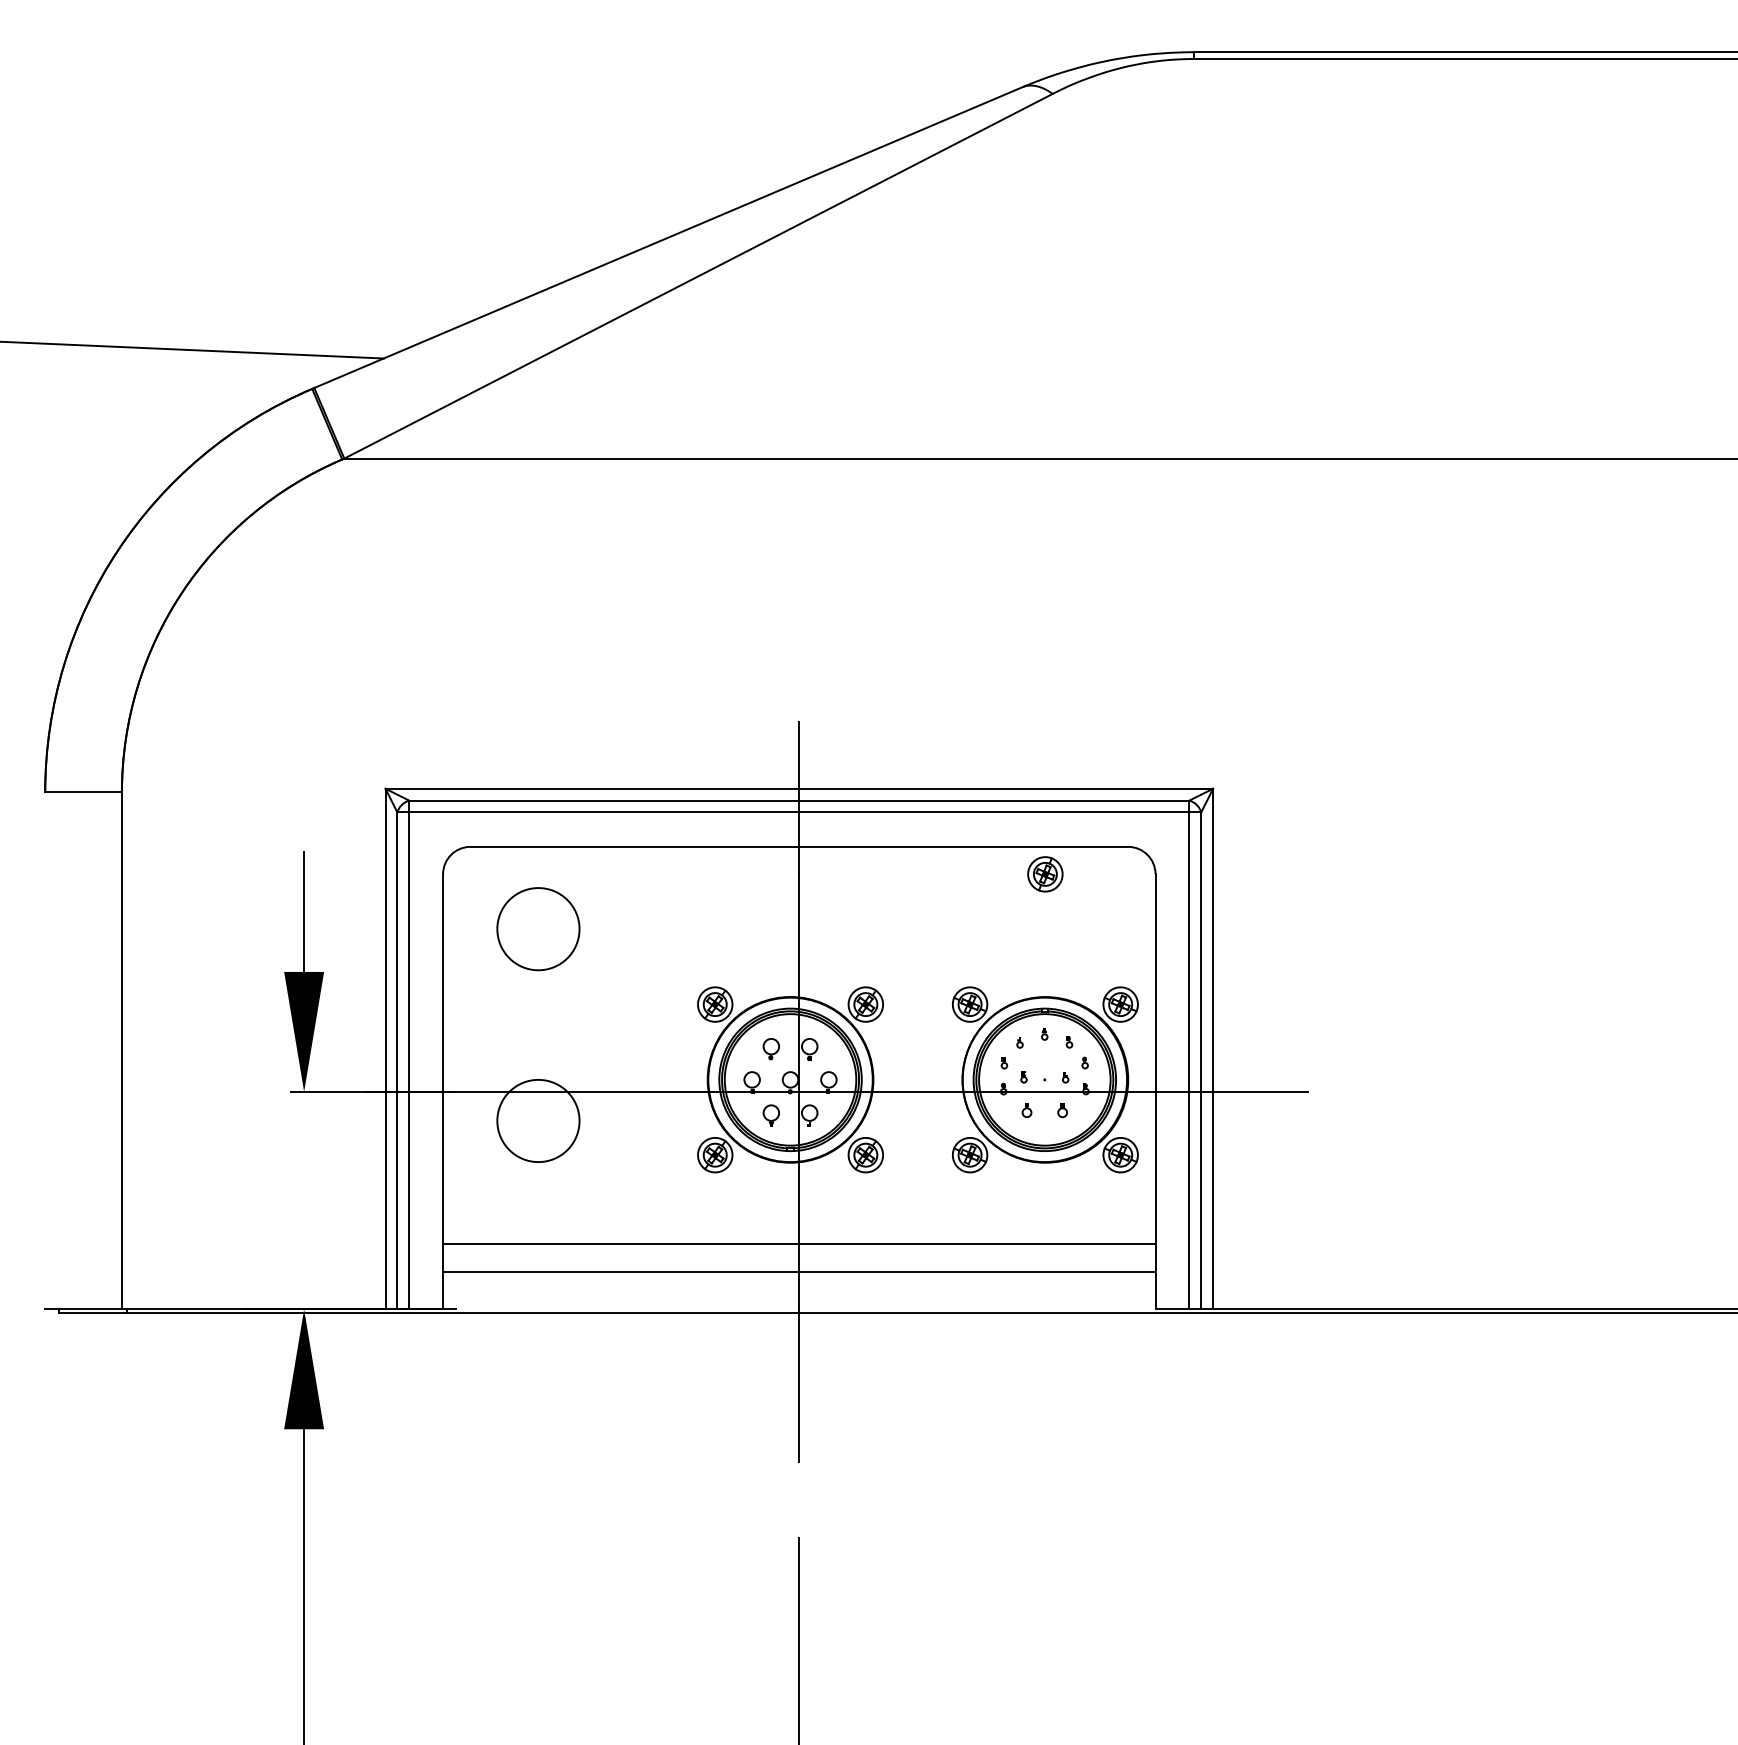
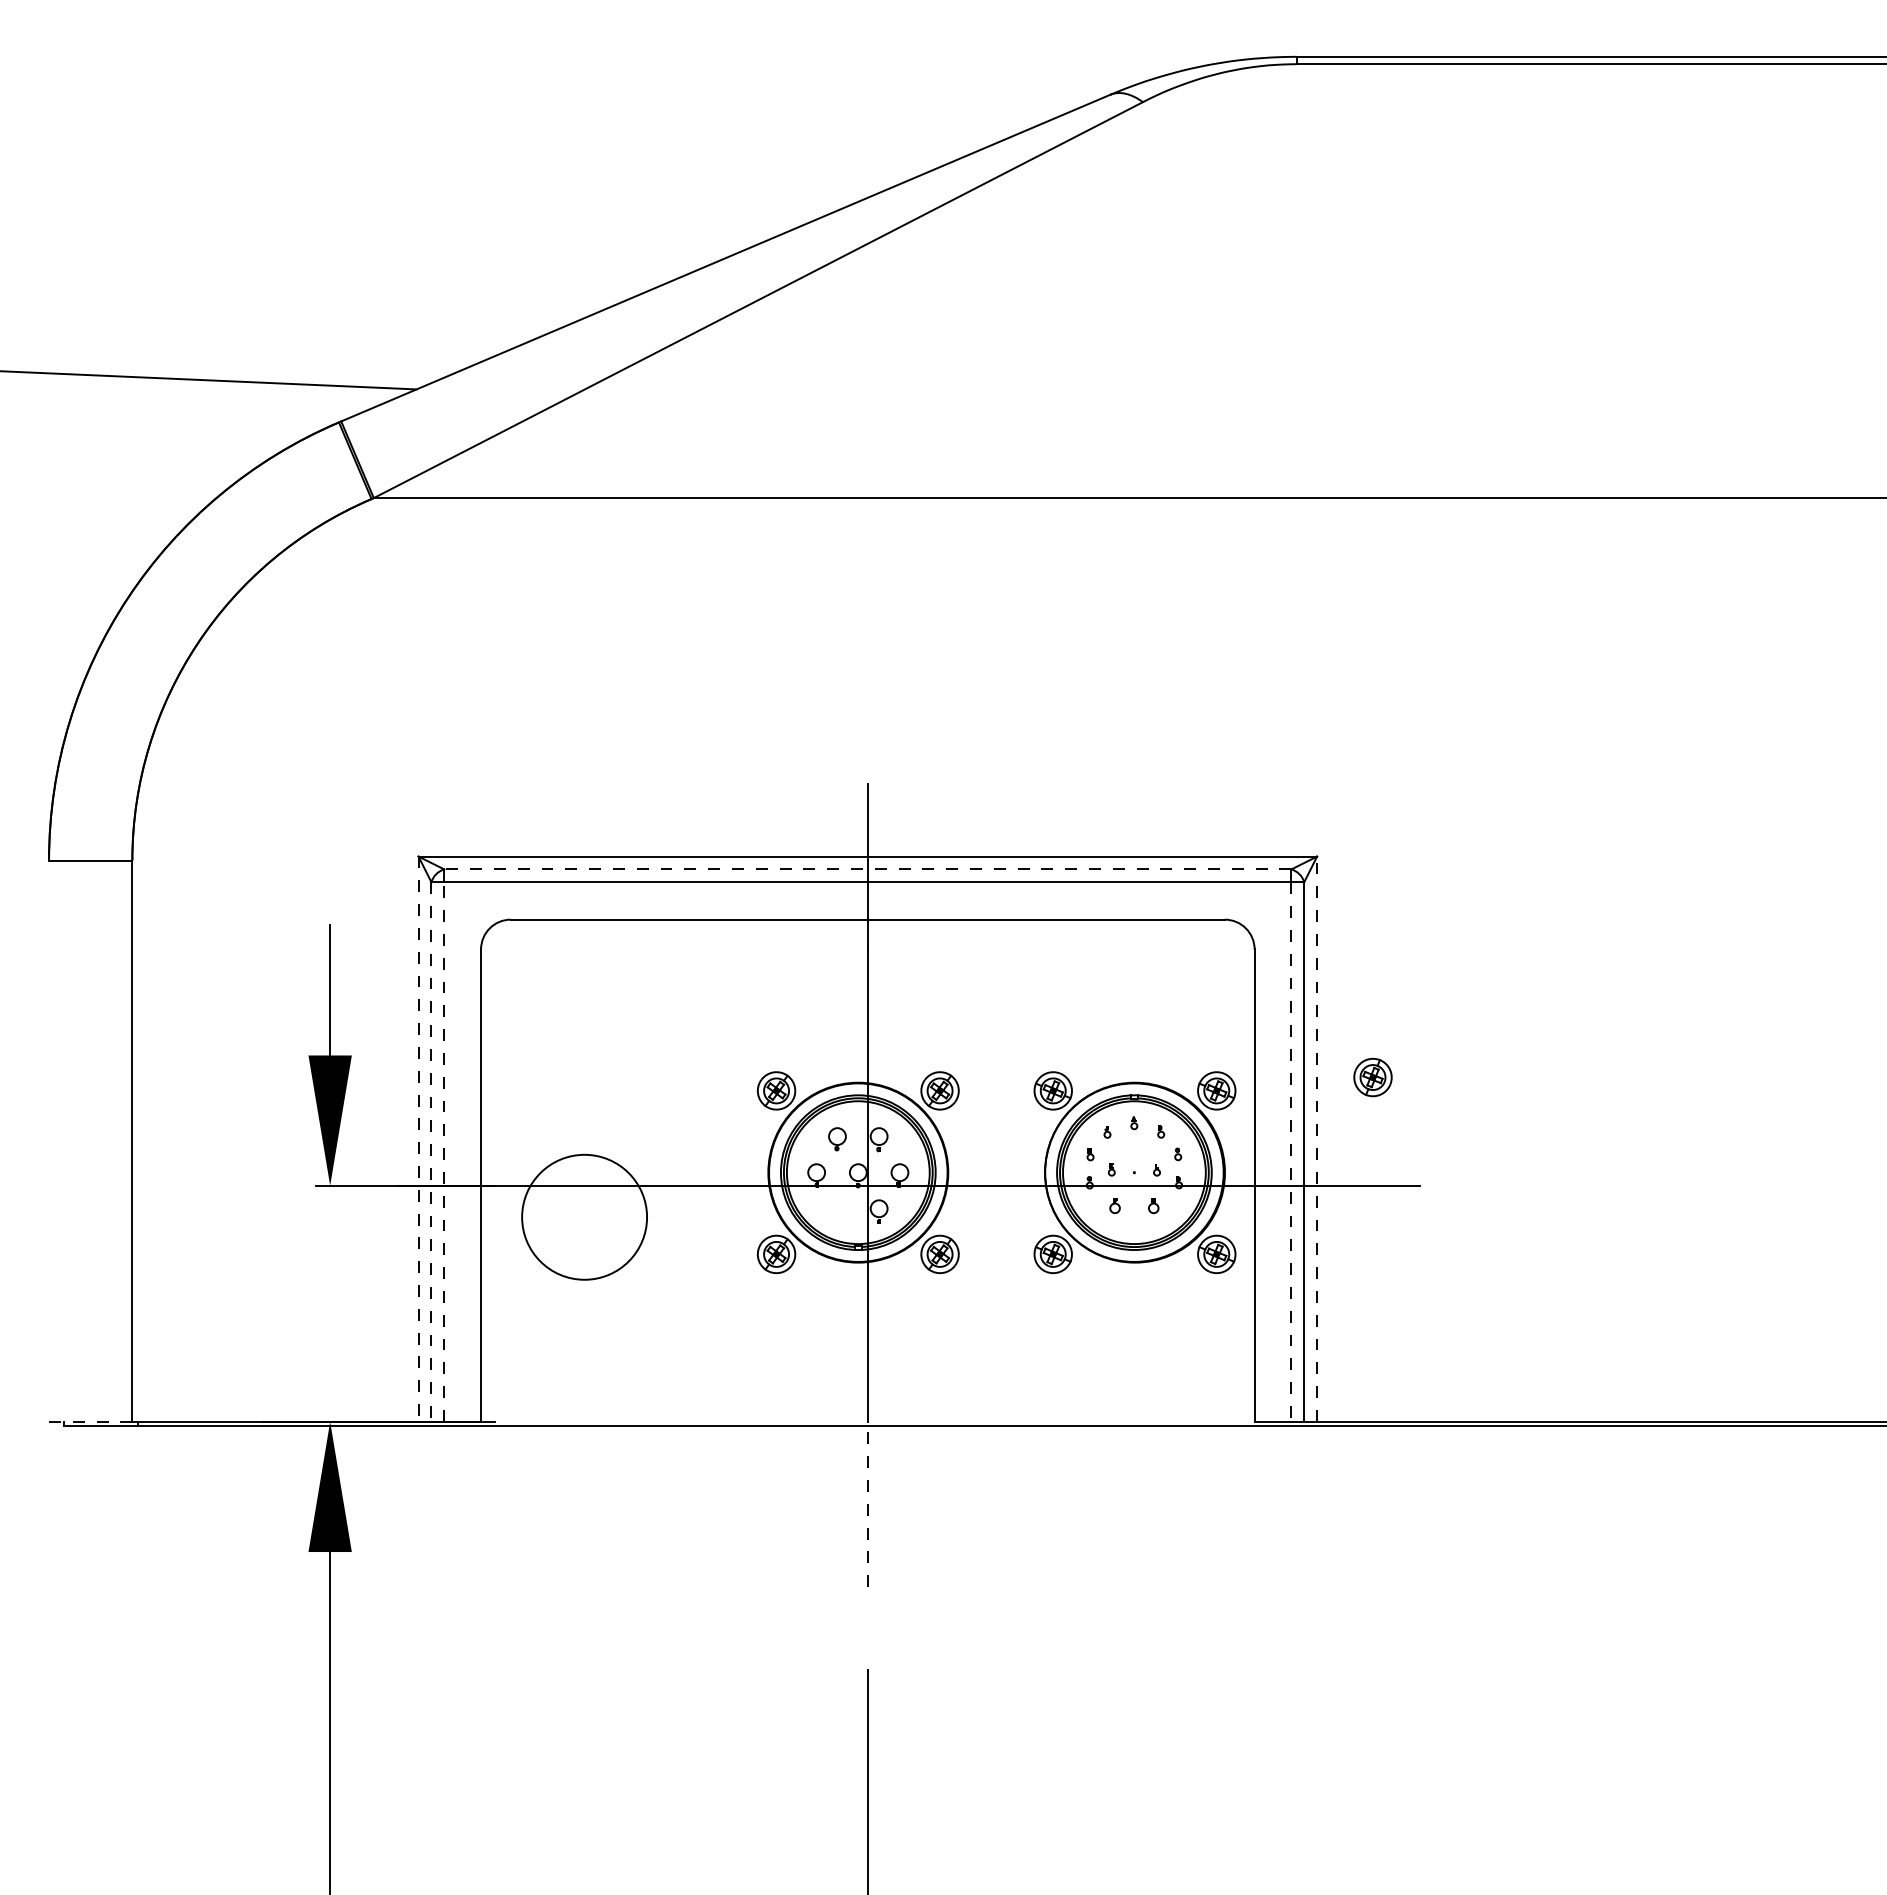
line: (799, 800) -> (867, 869), solid -> dashed
part: (1044, 874) -> (1372, 1077), moved
circle: (538, 928) -> (584, 1008), removed
line: (385, 1049) -> (418, 1139), solid -> dashed
line: (1213, 1049) -> (1317, 1139), solid -> dashed
line: (397, 1061) -> (431, 1152), solid -> dashed
line: (409, 1061) -> (444, 1152), solid -> dashed
line: (1189, 1061) -> (1291, 1152), solid -> dashed
part: (771, 1115) -> (837, 1211), removed
circle: (538, 1120) -> (584, 1216), size x1.4
line: (799, 1244) -> (867, 1351), removed
line: (799, 1271) -> (867, 1380), removed
line: (83, 1309) -> (90, 1421), solid -> dashed
line: (799, 1385) -> (867, 1504), solid -> dashed

